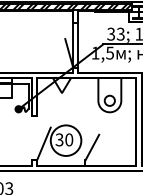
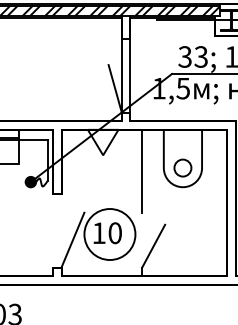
line: (85, 102) -> (142, 170), added
text: (59, 139) -> (98, 232), 30 -> 10

